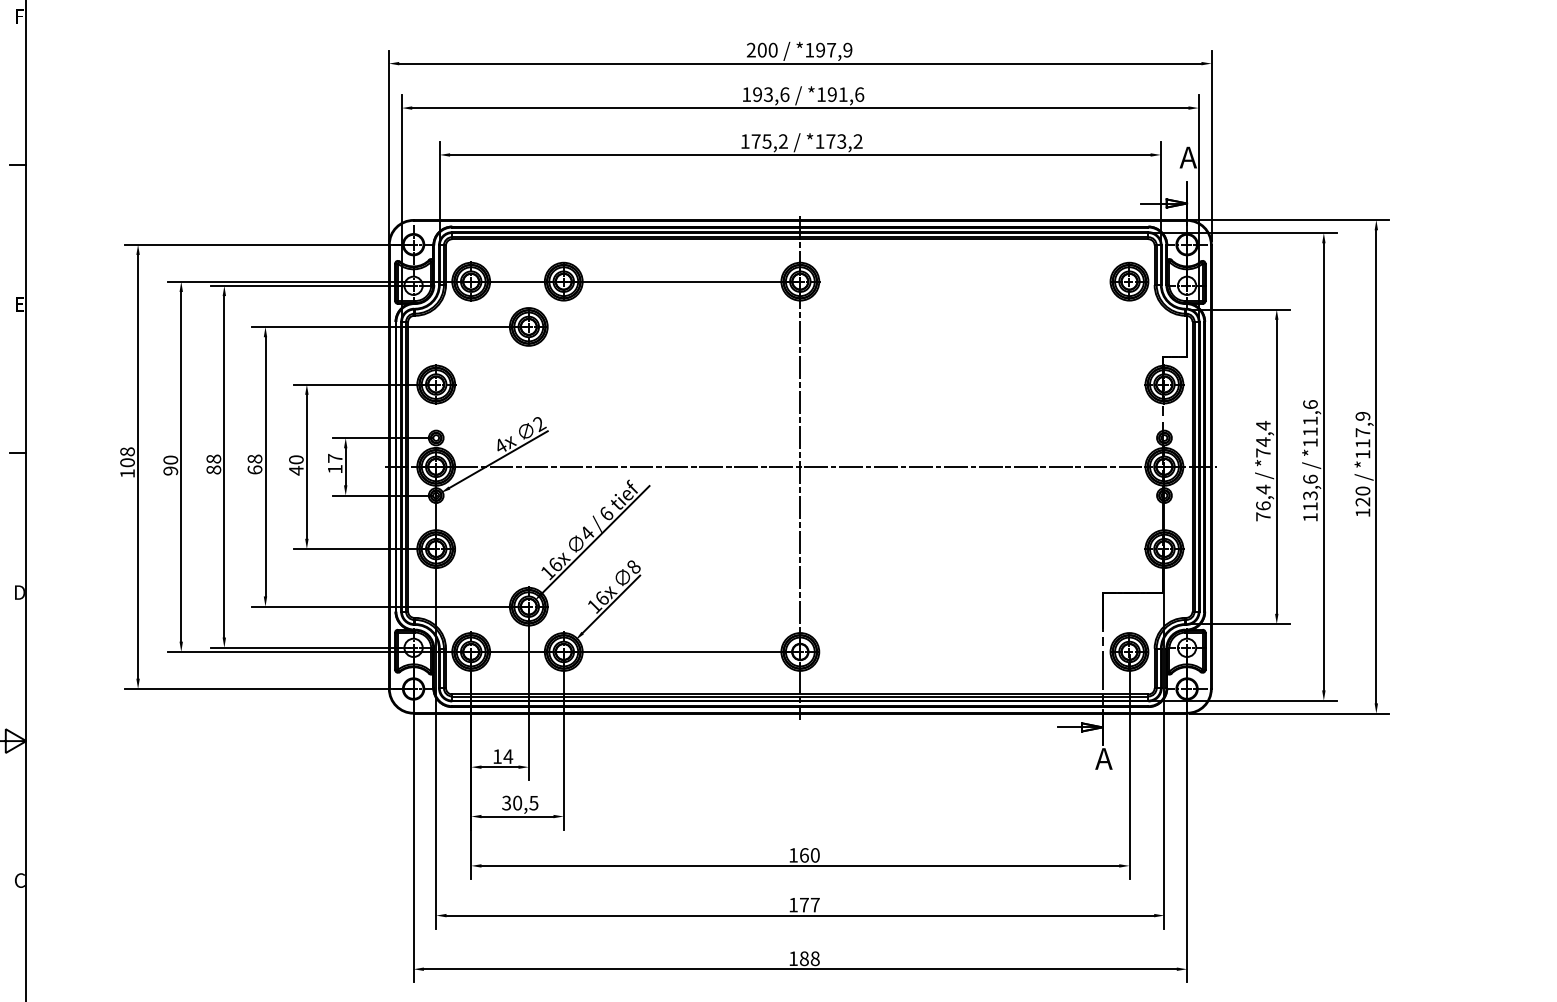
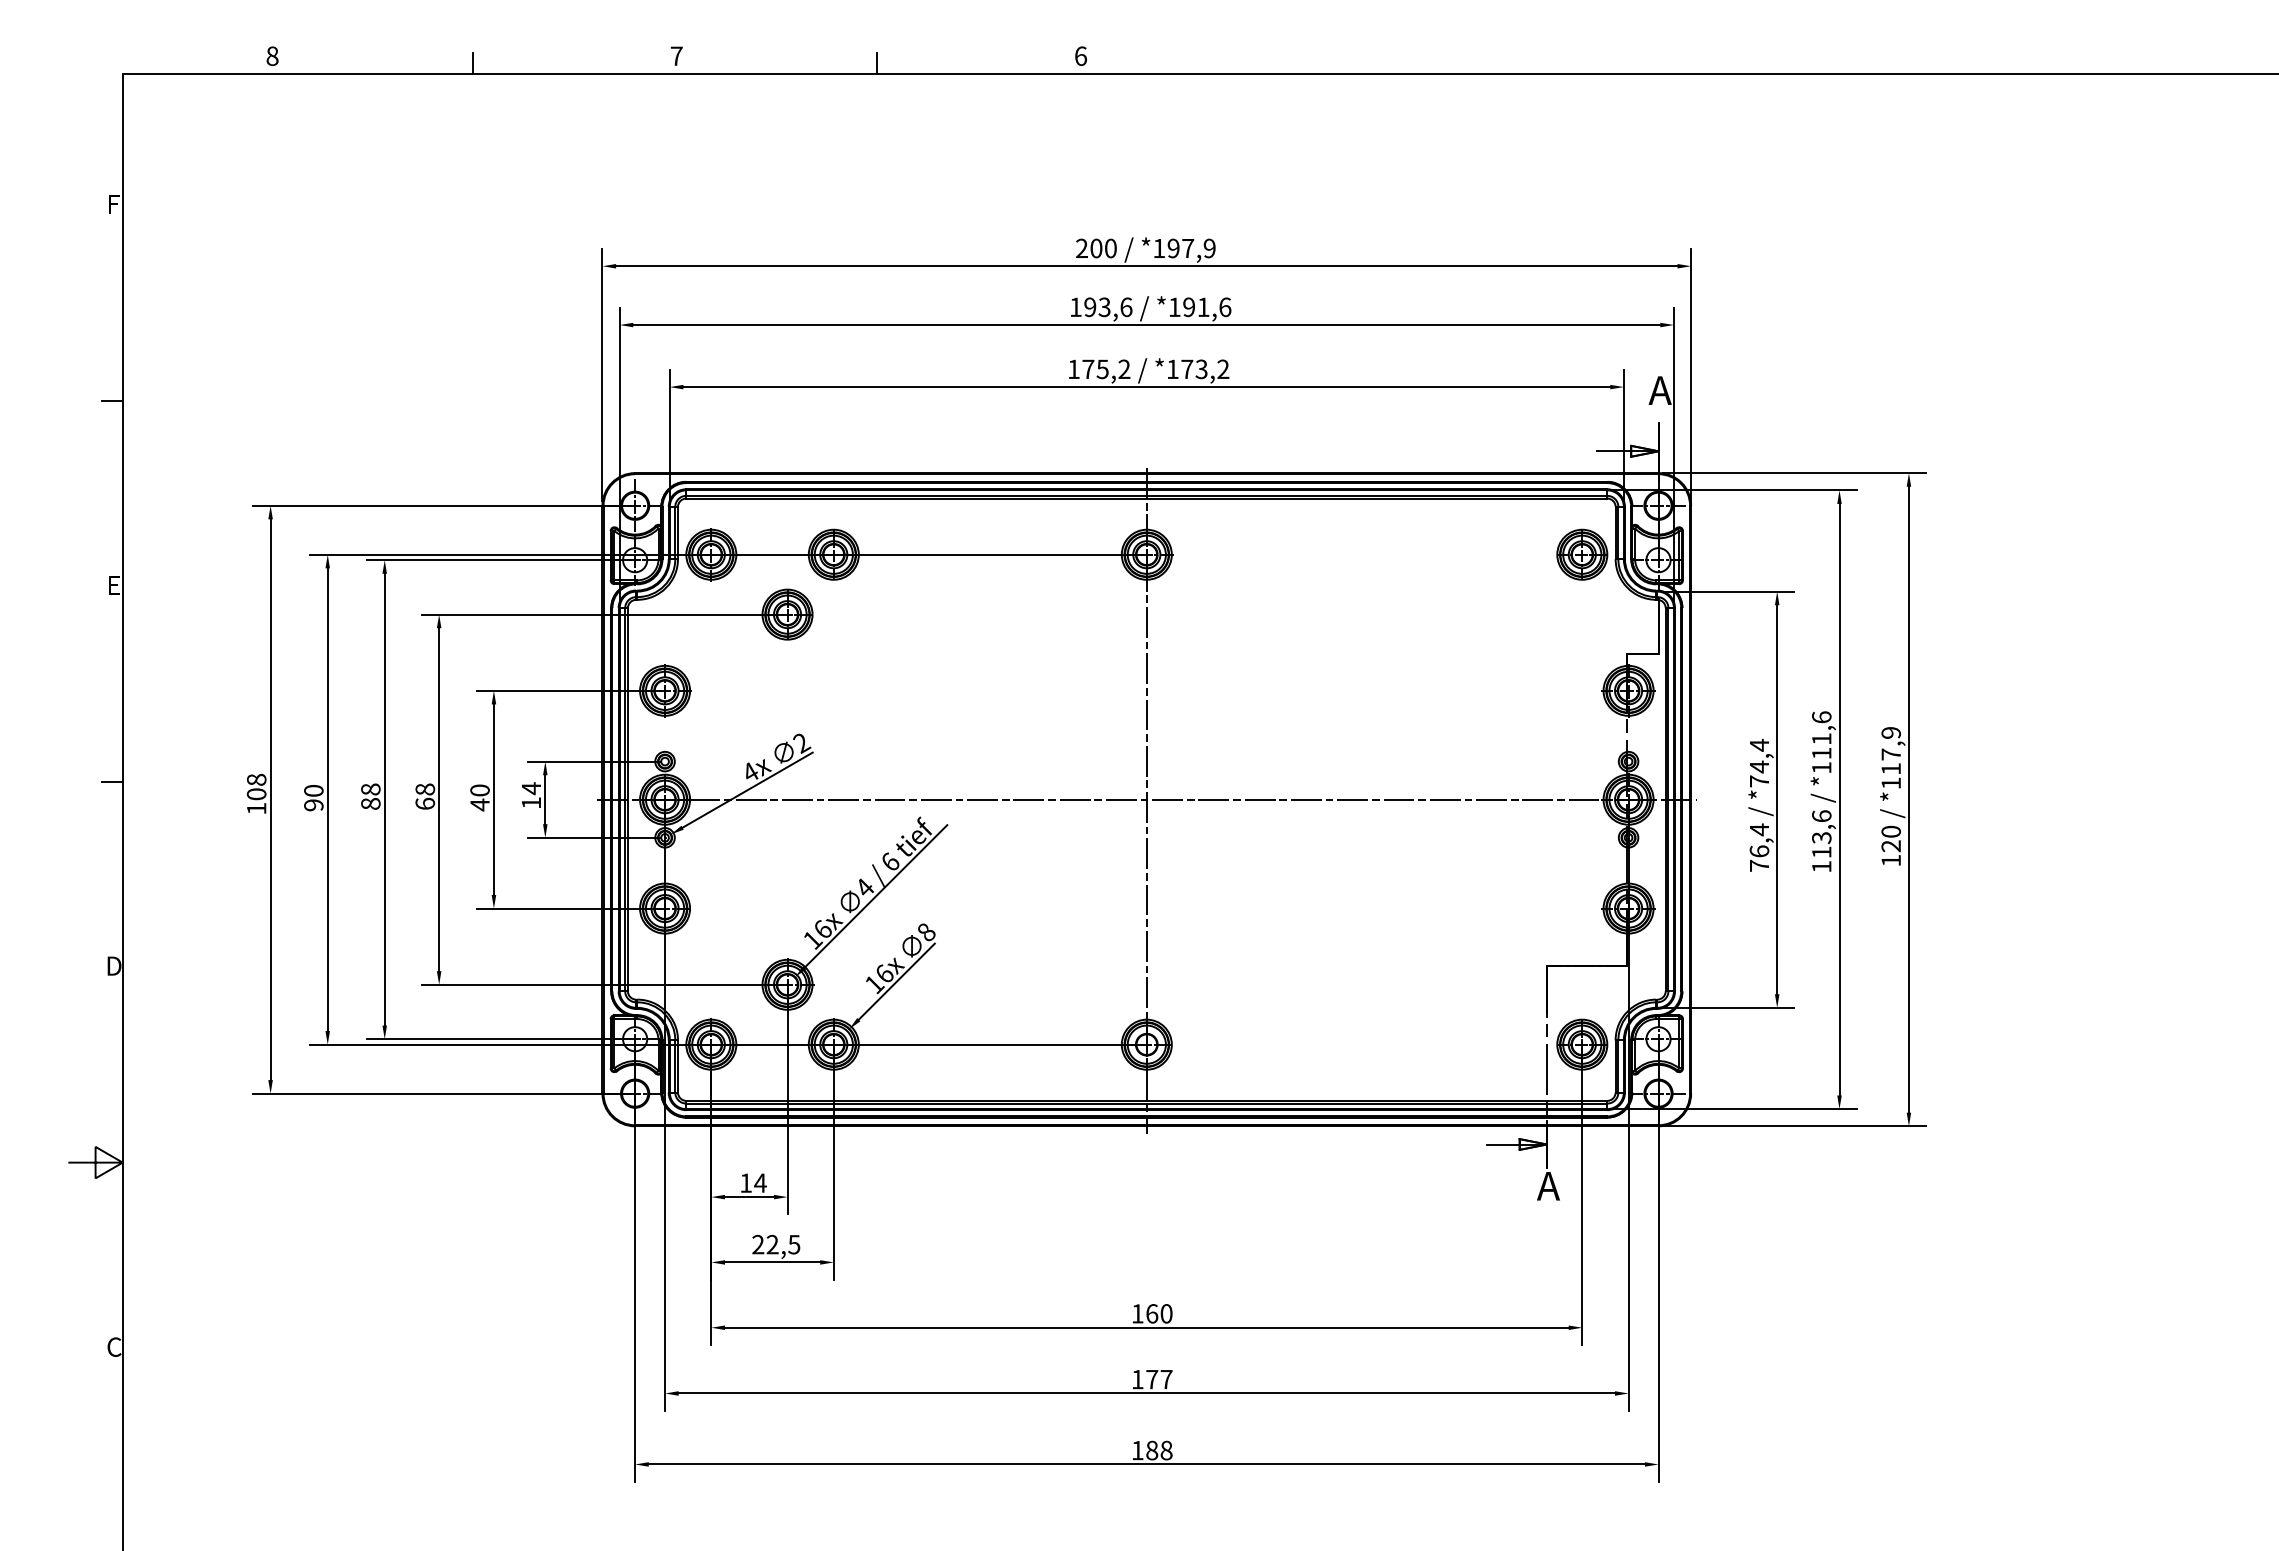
text: (335, 458) -> (531, 788), 17 -> 14
text: (512, 802) -> (765, 1244), 30,5 -> 22,5

